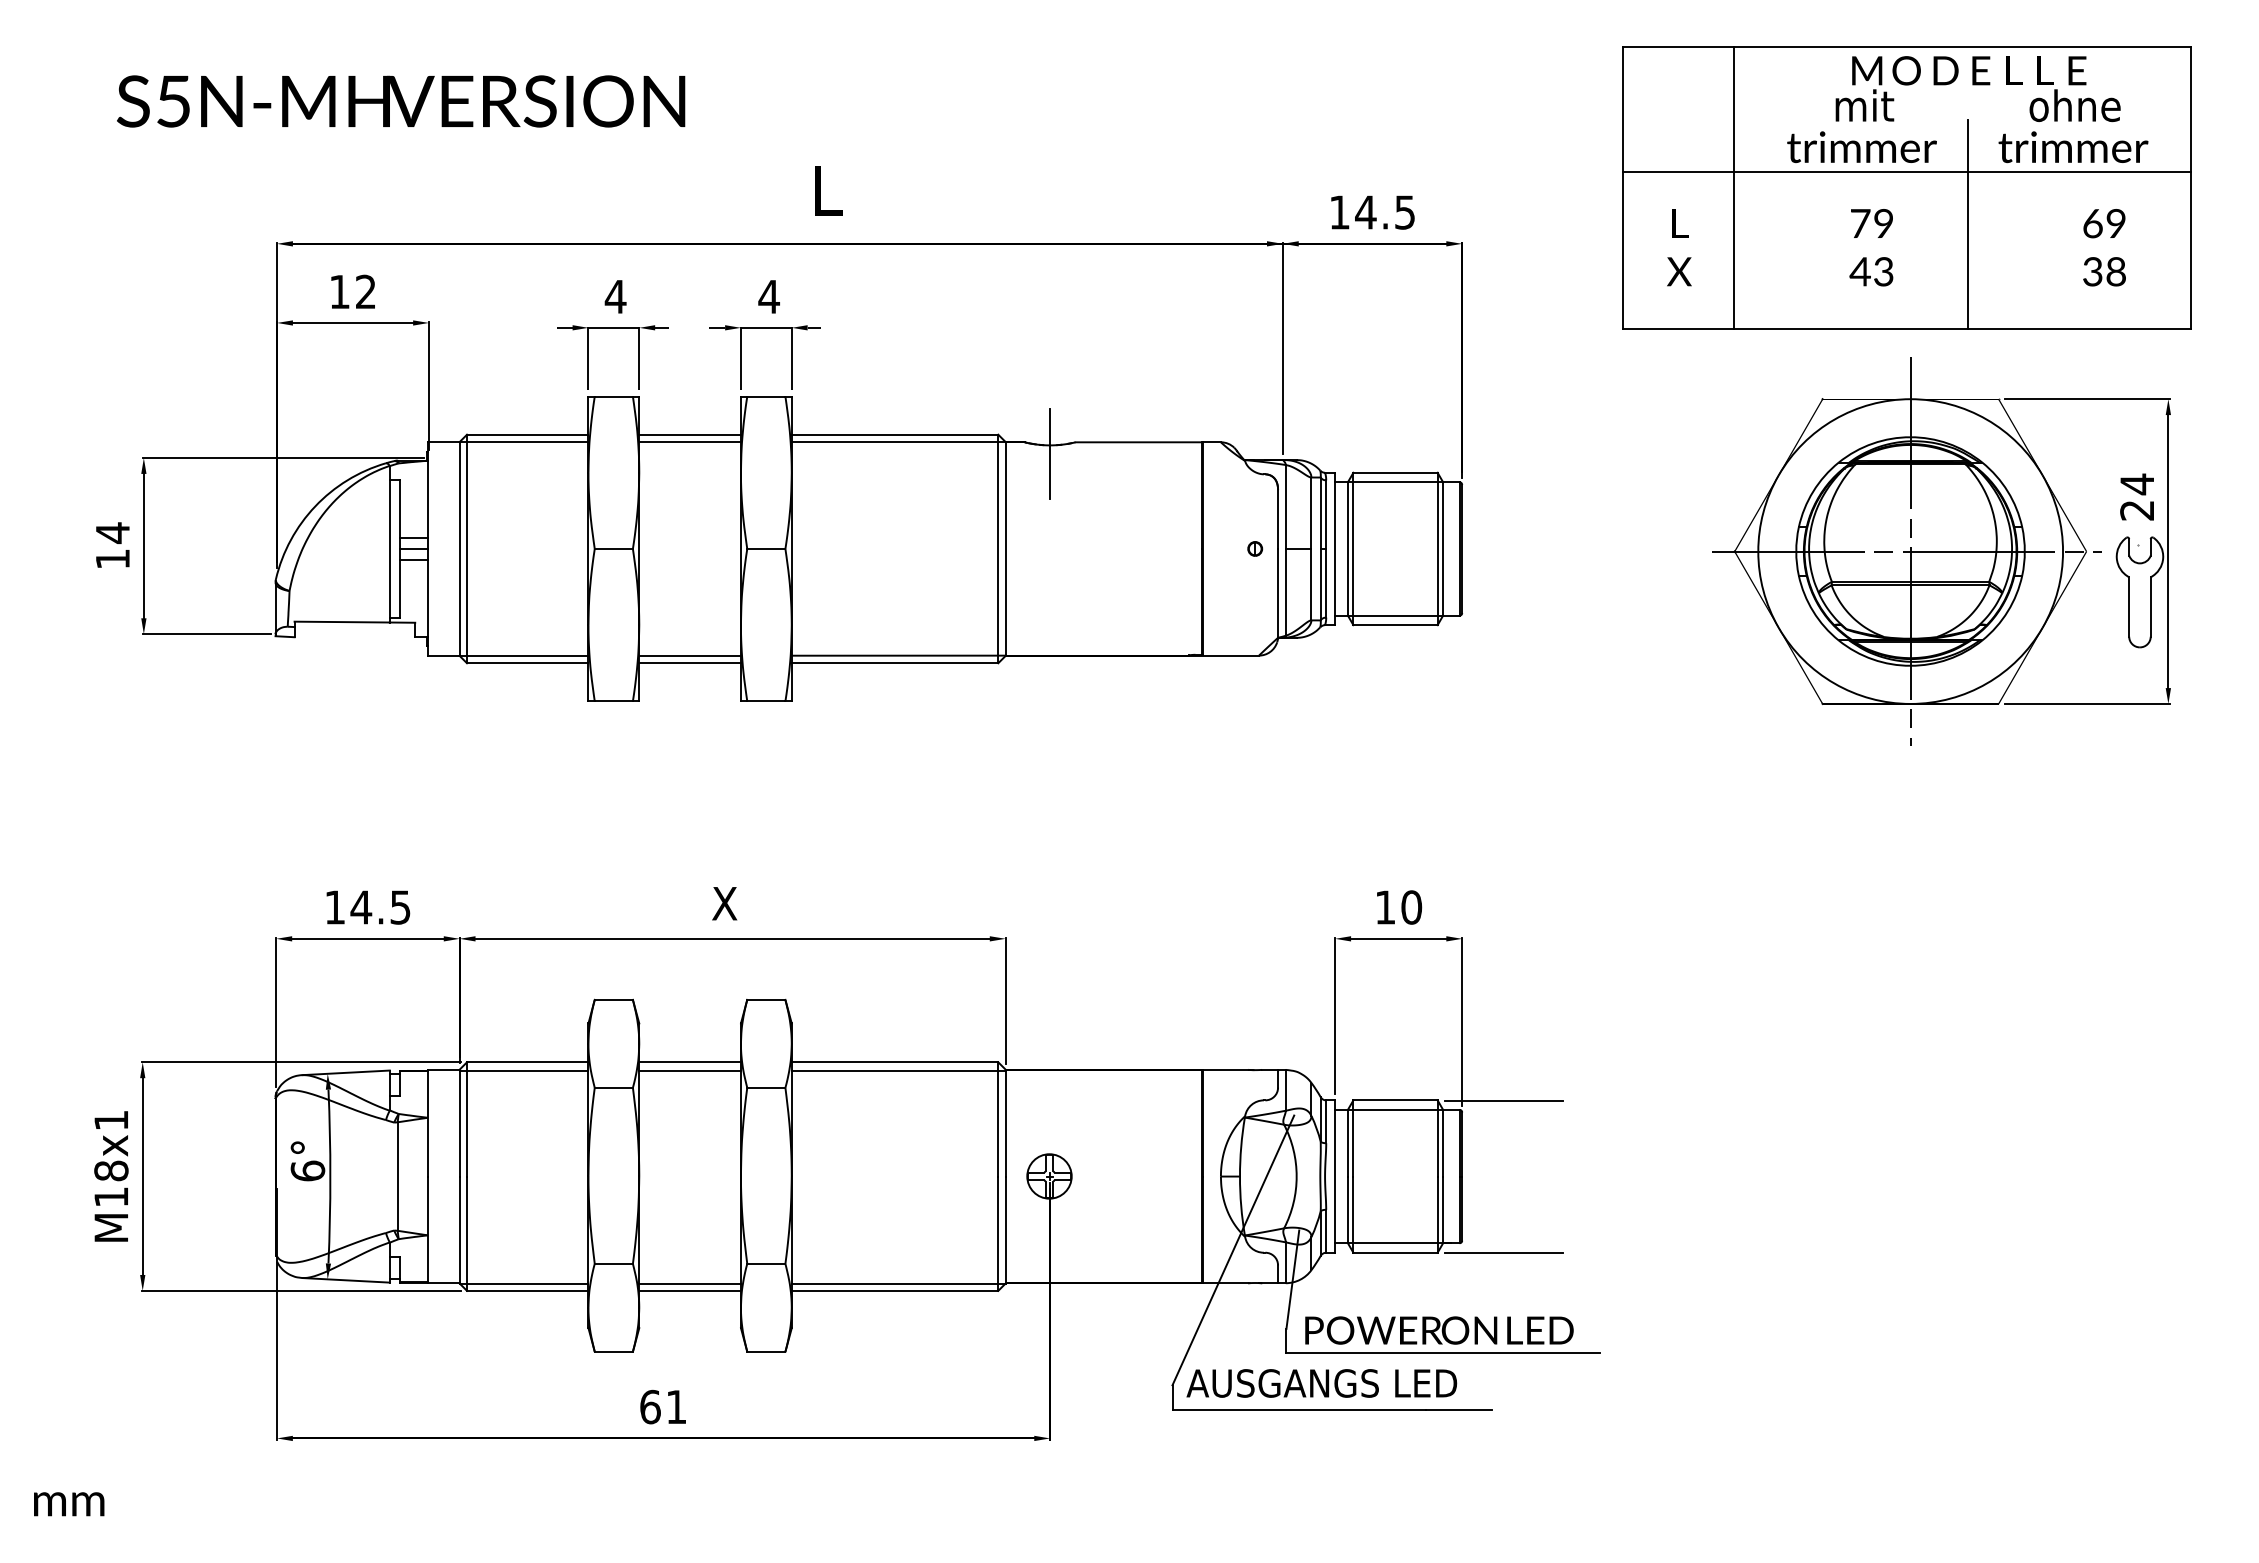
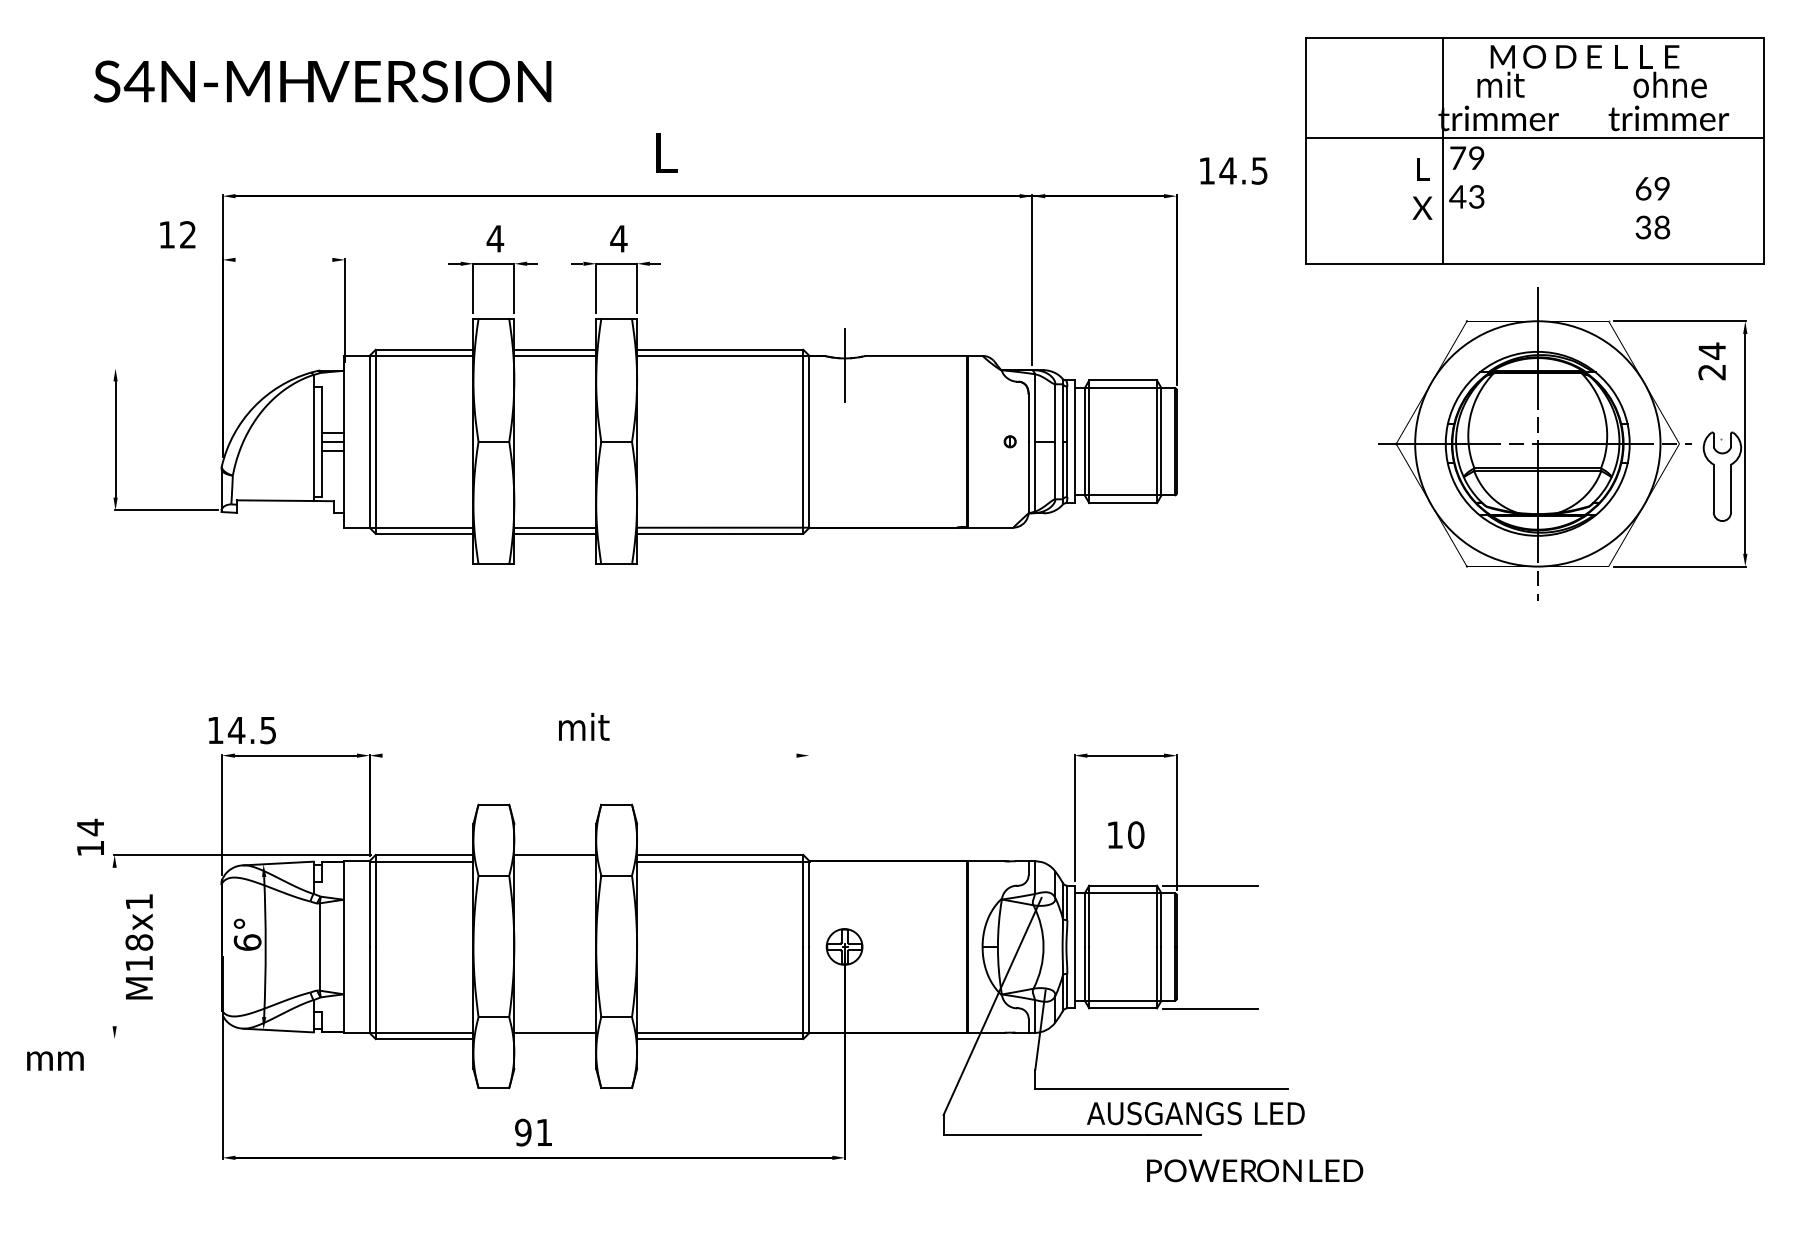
text: (173, 101) -> (139, 81), S5N-MH -> S4N-MH
line: (1734, 187) -> (1442, 150), moved
text: (1372, 212) -> (1233, 170), moved
line: (1967, 223) -> (1583, 179), removed
text: (1679, 247) -> (1422, 188), moved
text: (1871, 247) -> (1466, 177), moved
text: (2104, 247) -> (1652, 207), moved
text: (352, 291) -> (177, 234), moved
line: (352, 322) -> (283, 259), removed
line: (282, 458) -> (227, 368), removed
text: (2136, 496) -> (1711, 360), moved
text: (112, 544) -> (90, 836), moved
text: (725, 902) -> (583, 726), X -> mit
text: (368, 907) -> (242, 730), moved
text: (1399, 907) -> (1126, 835), moved
line: (732, 938) -> (589, 755), removed
line: (1005, 1000) -> (809, 805), removed
line: (689, 1070) -> (554, 861), removed
text: (111, 1176) -> (139, 946), moved
line: (142, 1176) -> (114, 946), removed
line: (300, 1290) -> (241, 1038), removed
line: (689, 1290) -> (554, 1038), removed
text: (1439, 1330) -> (1255, 1170), moved
text: (1321, 1383) -> (1195, 1113), moved
text: (650, 1406) -> (523, 1132), 61 -> 91
text: (69, 1504) -> (55, 1061), moved

